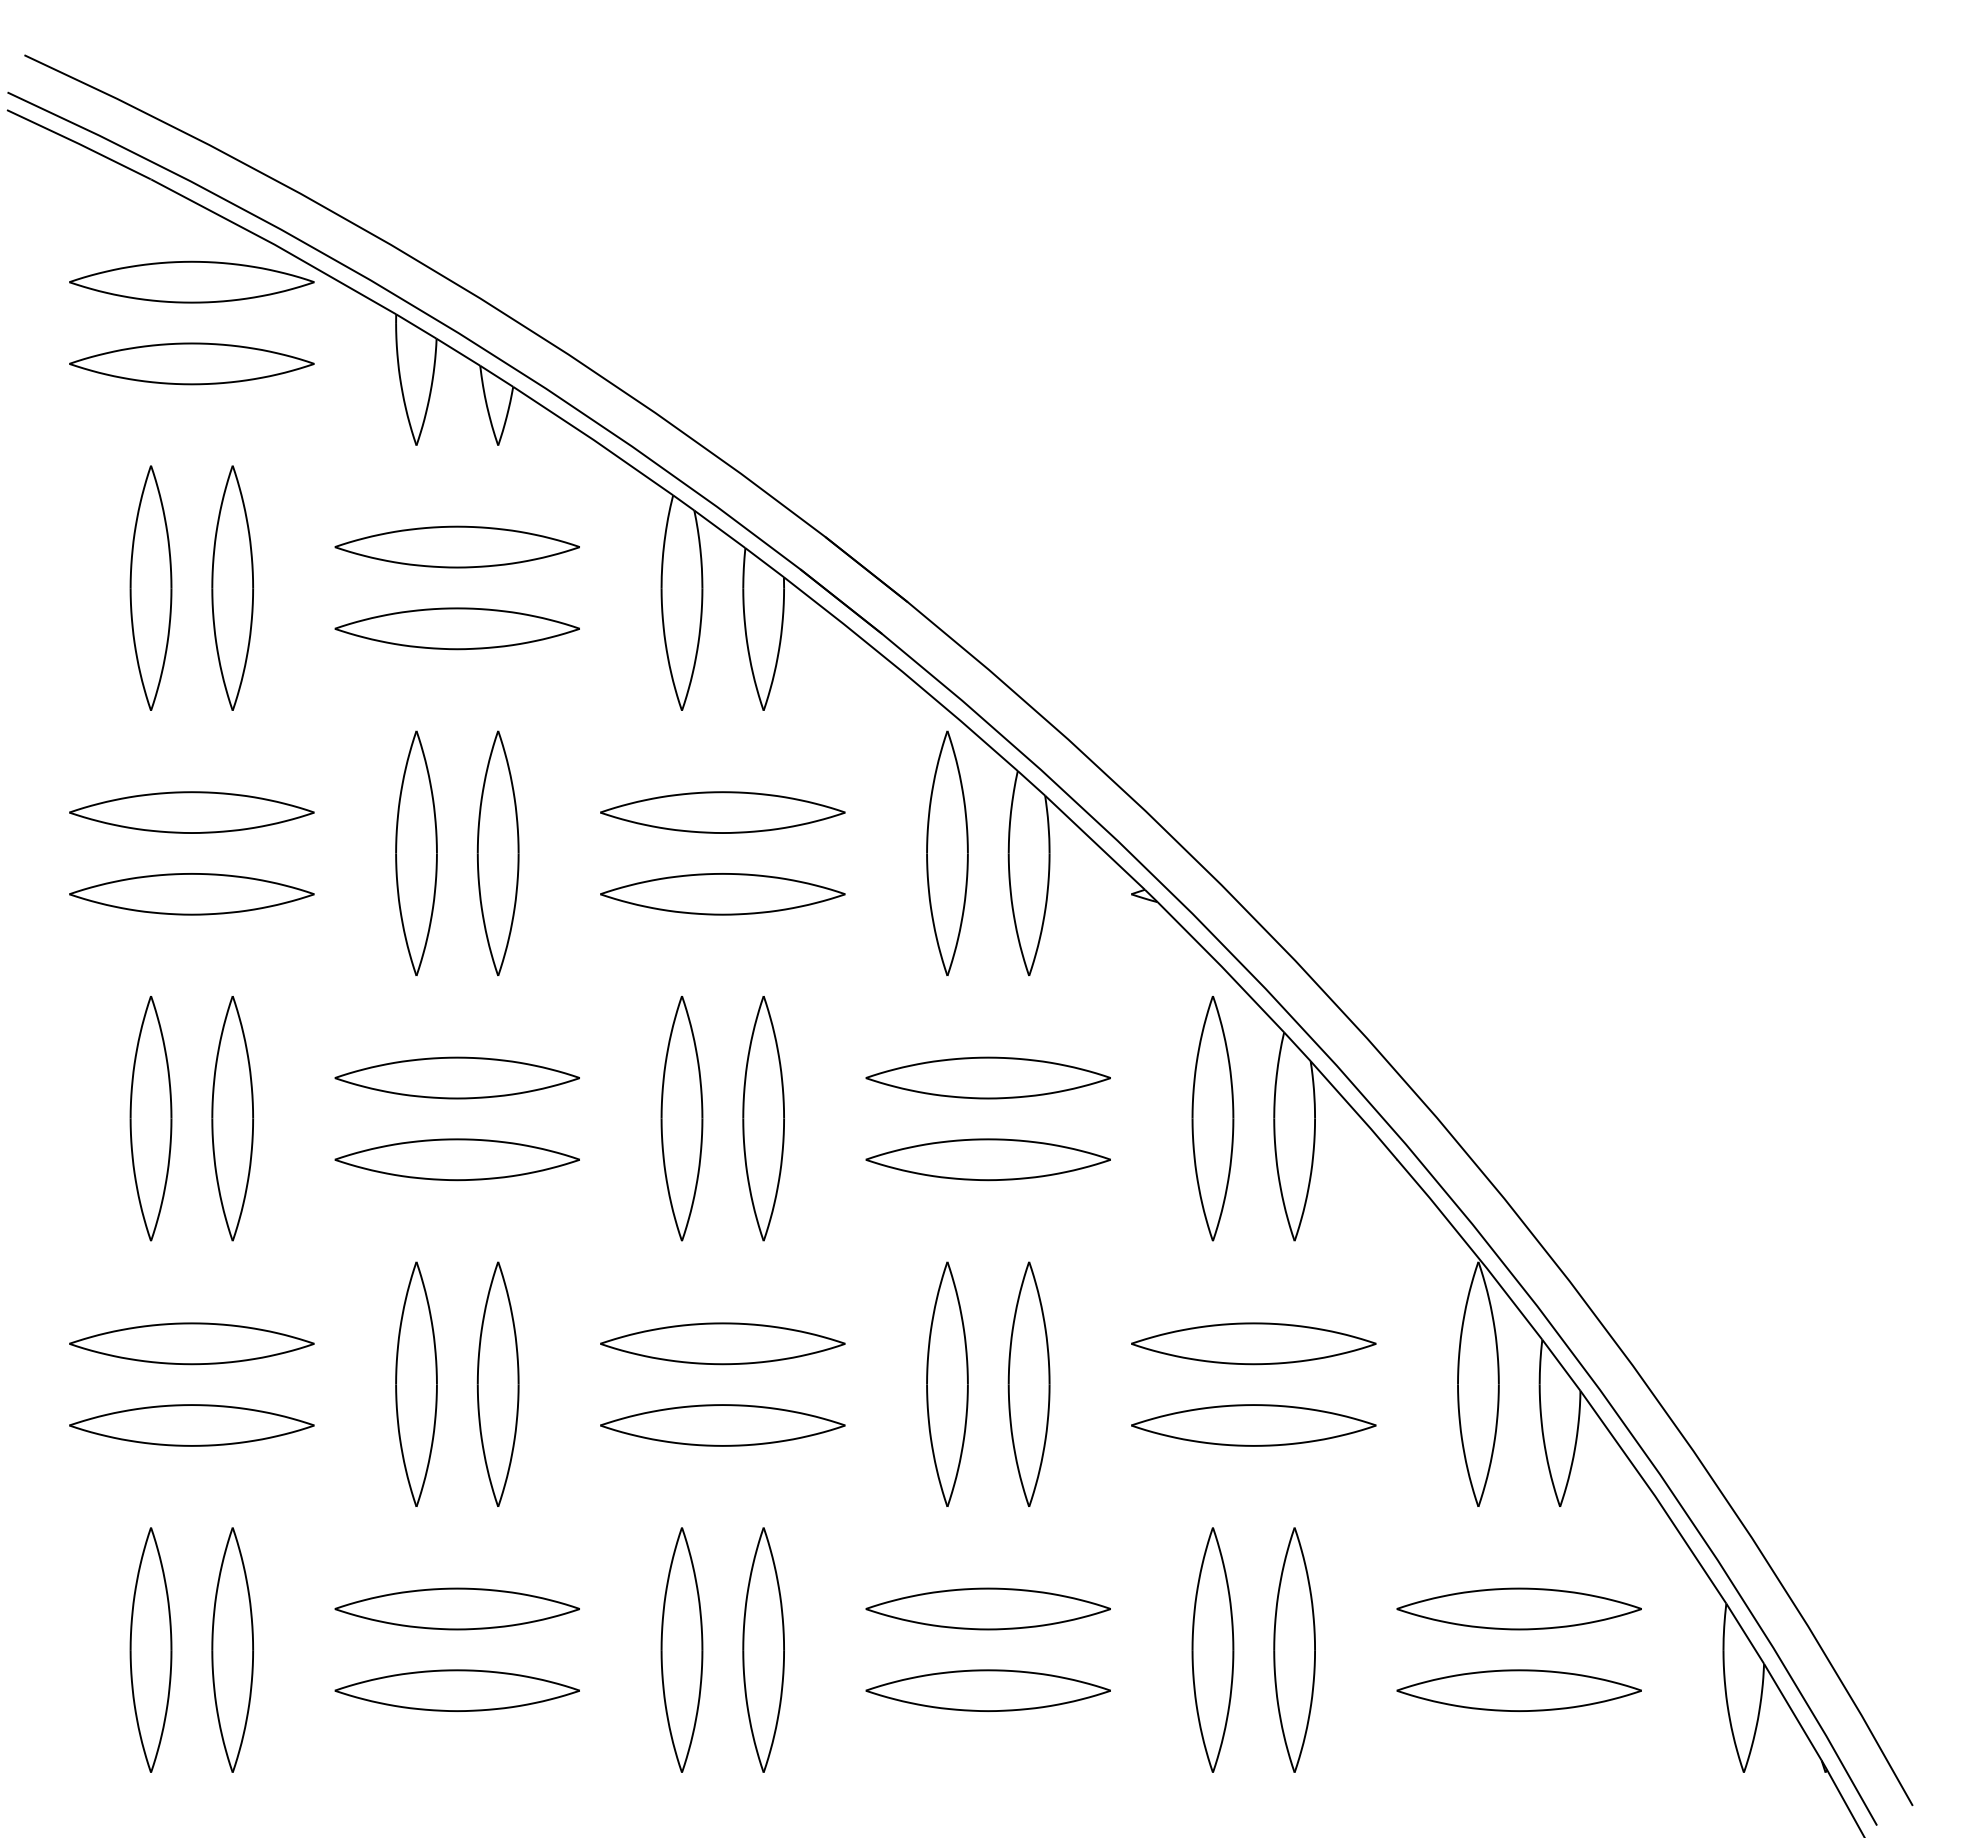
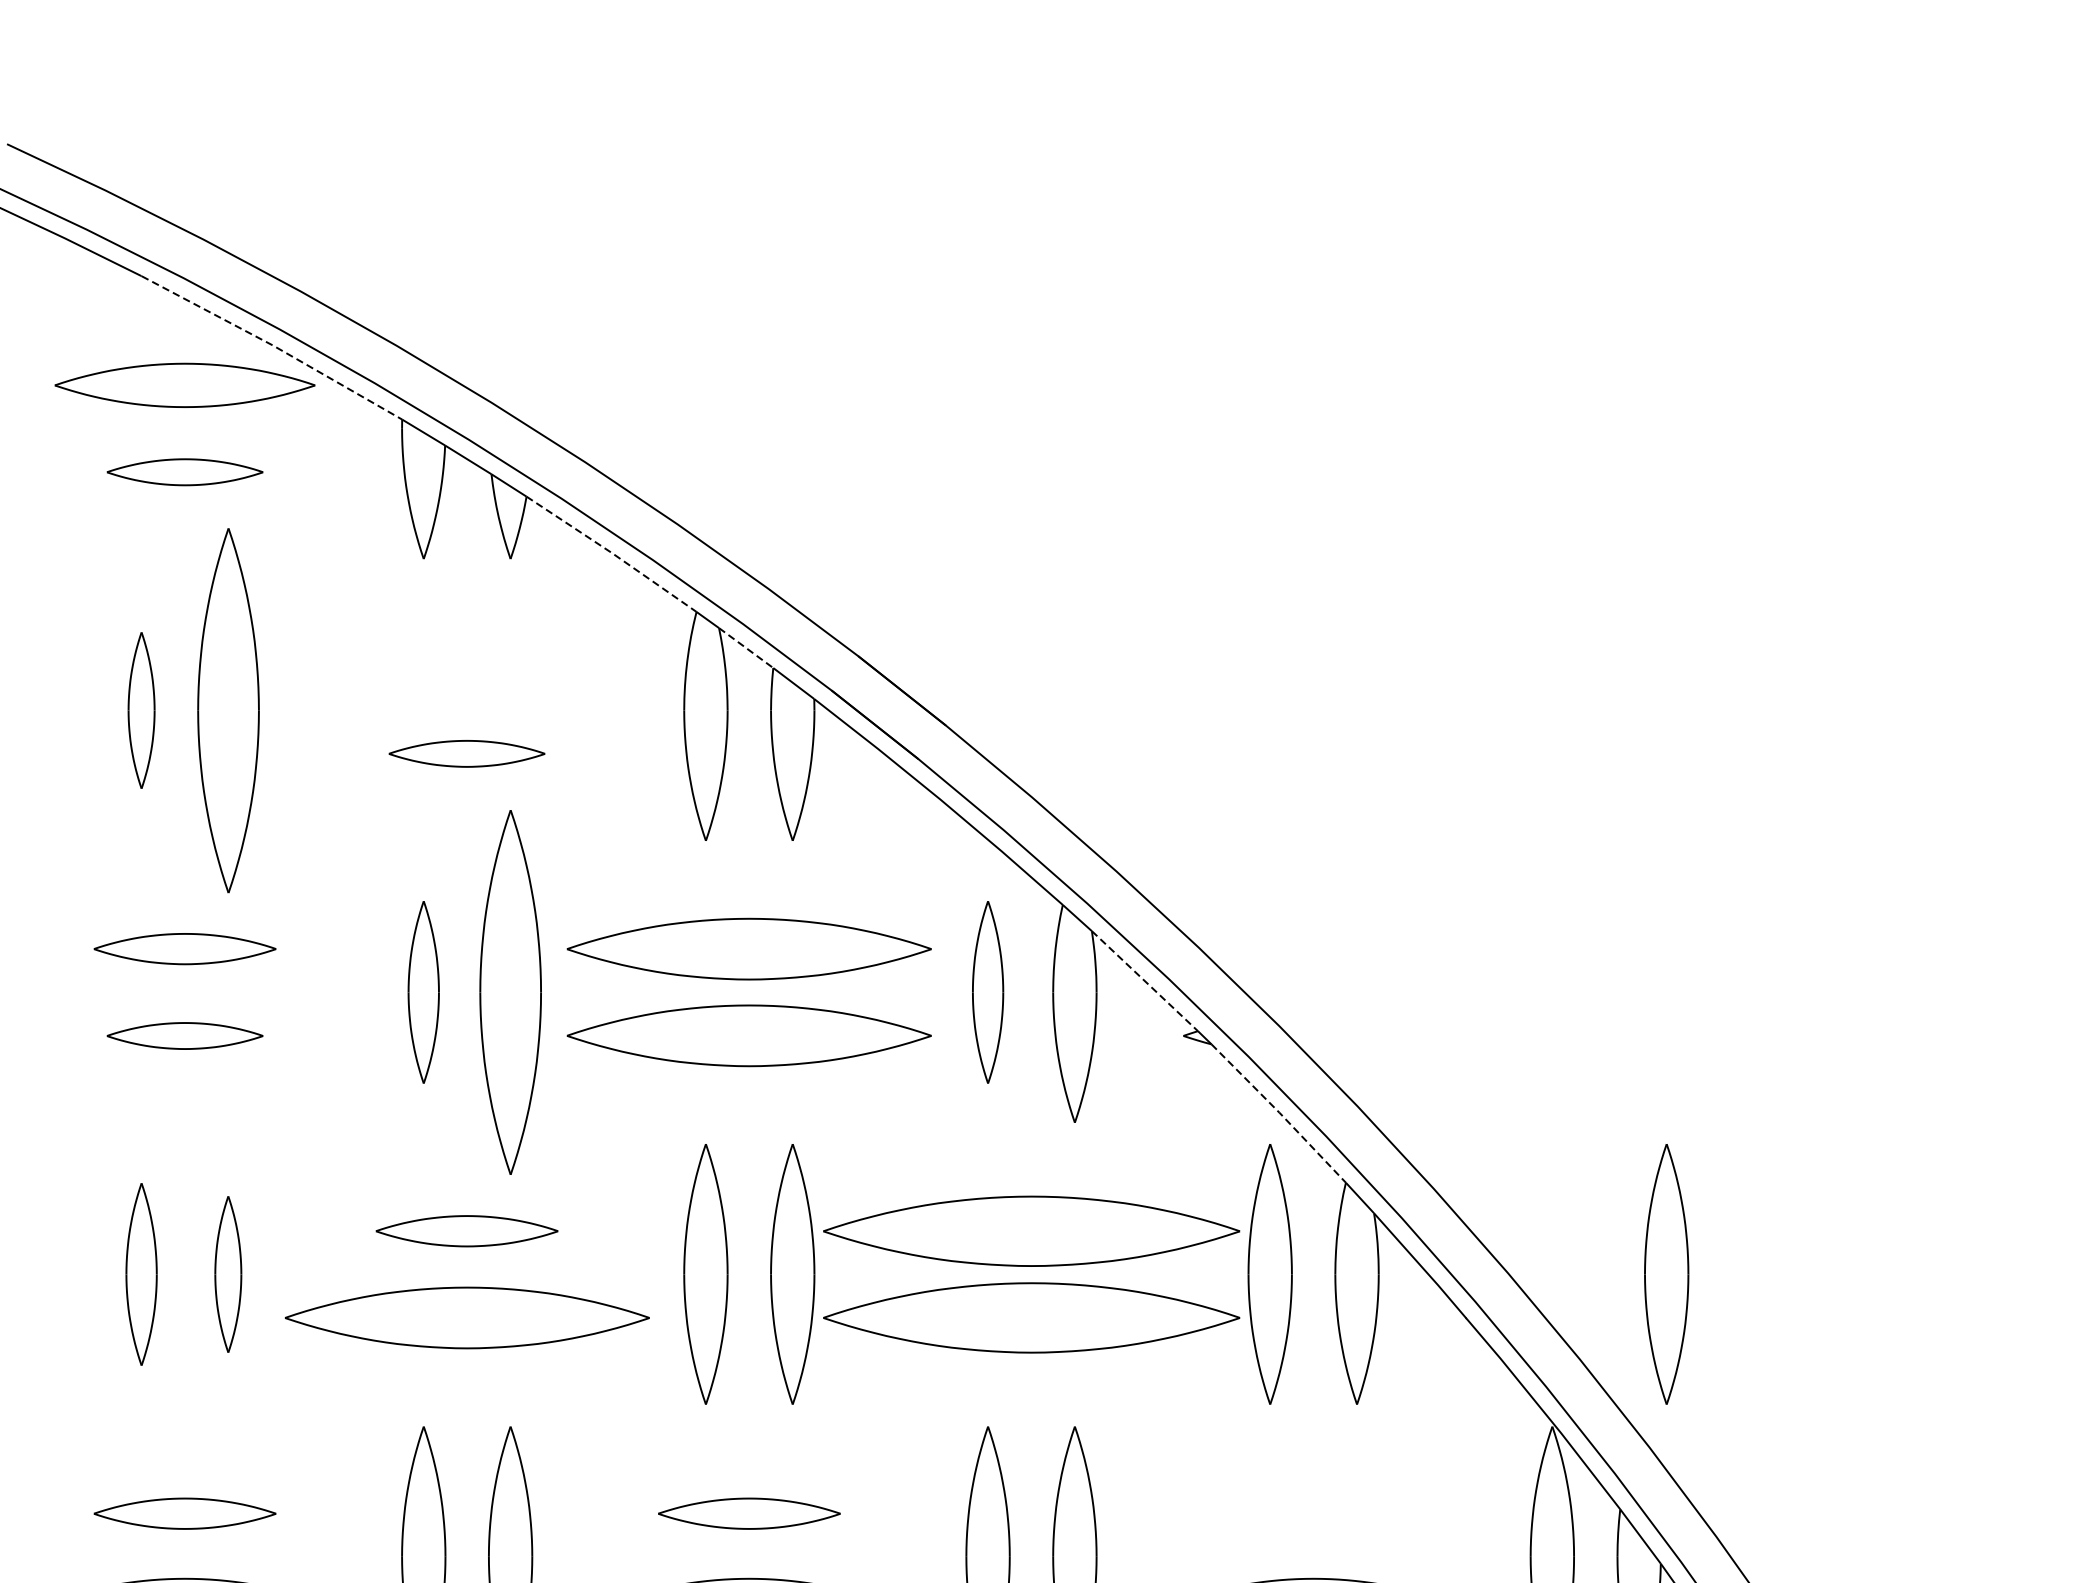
line: (274, 244) -> (272, 345), solid -> dashed
part: (191, 363) -> (184, 471), size x0.6
line: (593, 440) -> (611, 553), solid -> dashed
line: (719, 529) -> (745, 648), solid -> dashed
part: (456, 546) -> (466, 666), removed
part: (150, 587) -> (141, 709), size x0.6
part: (232, 587) -> (228, 709), size x1.4
part: (456, 628) -> (466, 753), size x0.6
part: (191, 812) -> (184, 949), size x0.7
part: (722, 812) -> (748, 949), size x1.4
line: (1095, 842) -> (1145, 980), solid -> dashed
part: (416, 852) -> (423, 991), size x0.7
part: (947, 852) -> (988, 991), size x0.7
part: (497, 853) -> (509, 992), size x1.4
part: (191, 894) -> (184, 1036), size x0.6
part: (722, 894) -> (748, 1036), size x1.4
line: (1221, 966) -> (1279, 1112), solid -> dashed
part: (456, 1077) -> (466, 1230), size x0.7
part: (987, 1077) -> (1030, 1230), size x1.6
part: (150, 1118) -> (141, 1274), size x0.7
part: (232, 1118) -> (228, 1274), size x0.6
part: (1585, 1118) -> (1666, 1274), added
part: (456, 1159) -> (466, 1317), size x1.4
part: (987, 1159) -> (1030, 1317), size x1.6
part: (191, 1343) -> (184, 1513), size x0.7
part: (722, 1343) -> (748, 1513), size x0.7
part: (1253, 1343) -> (1313, 1513), removed

